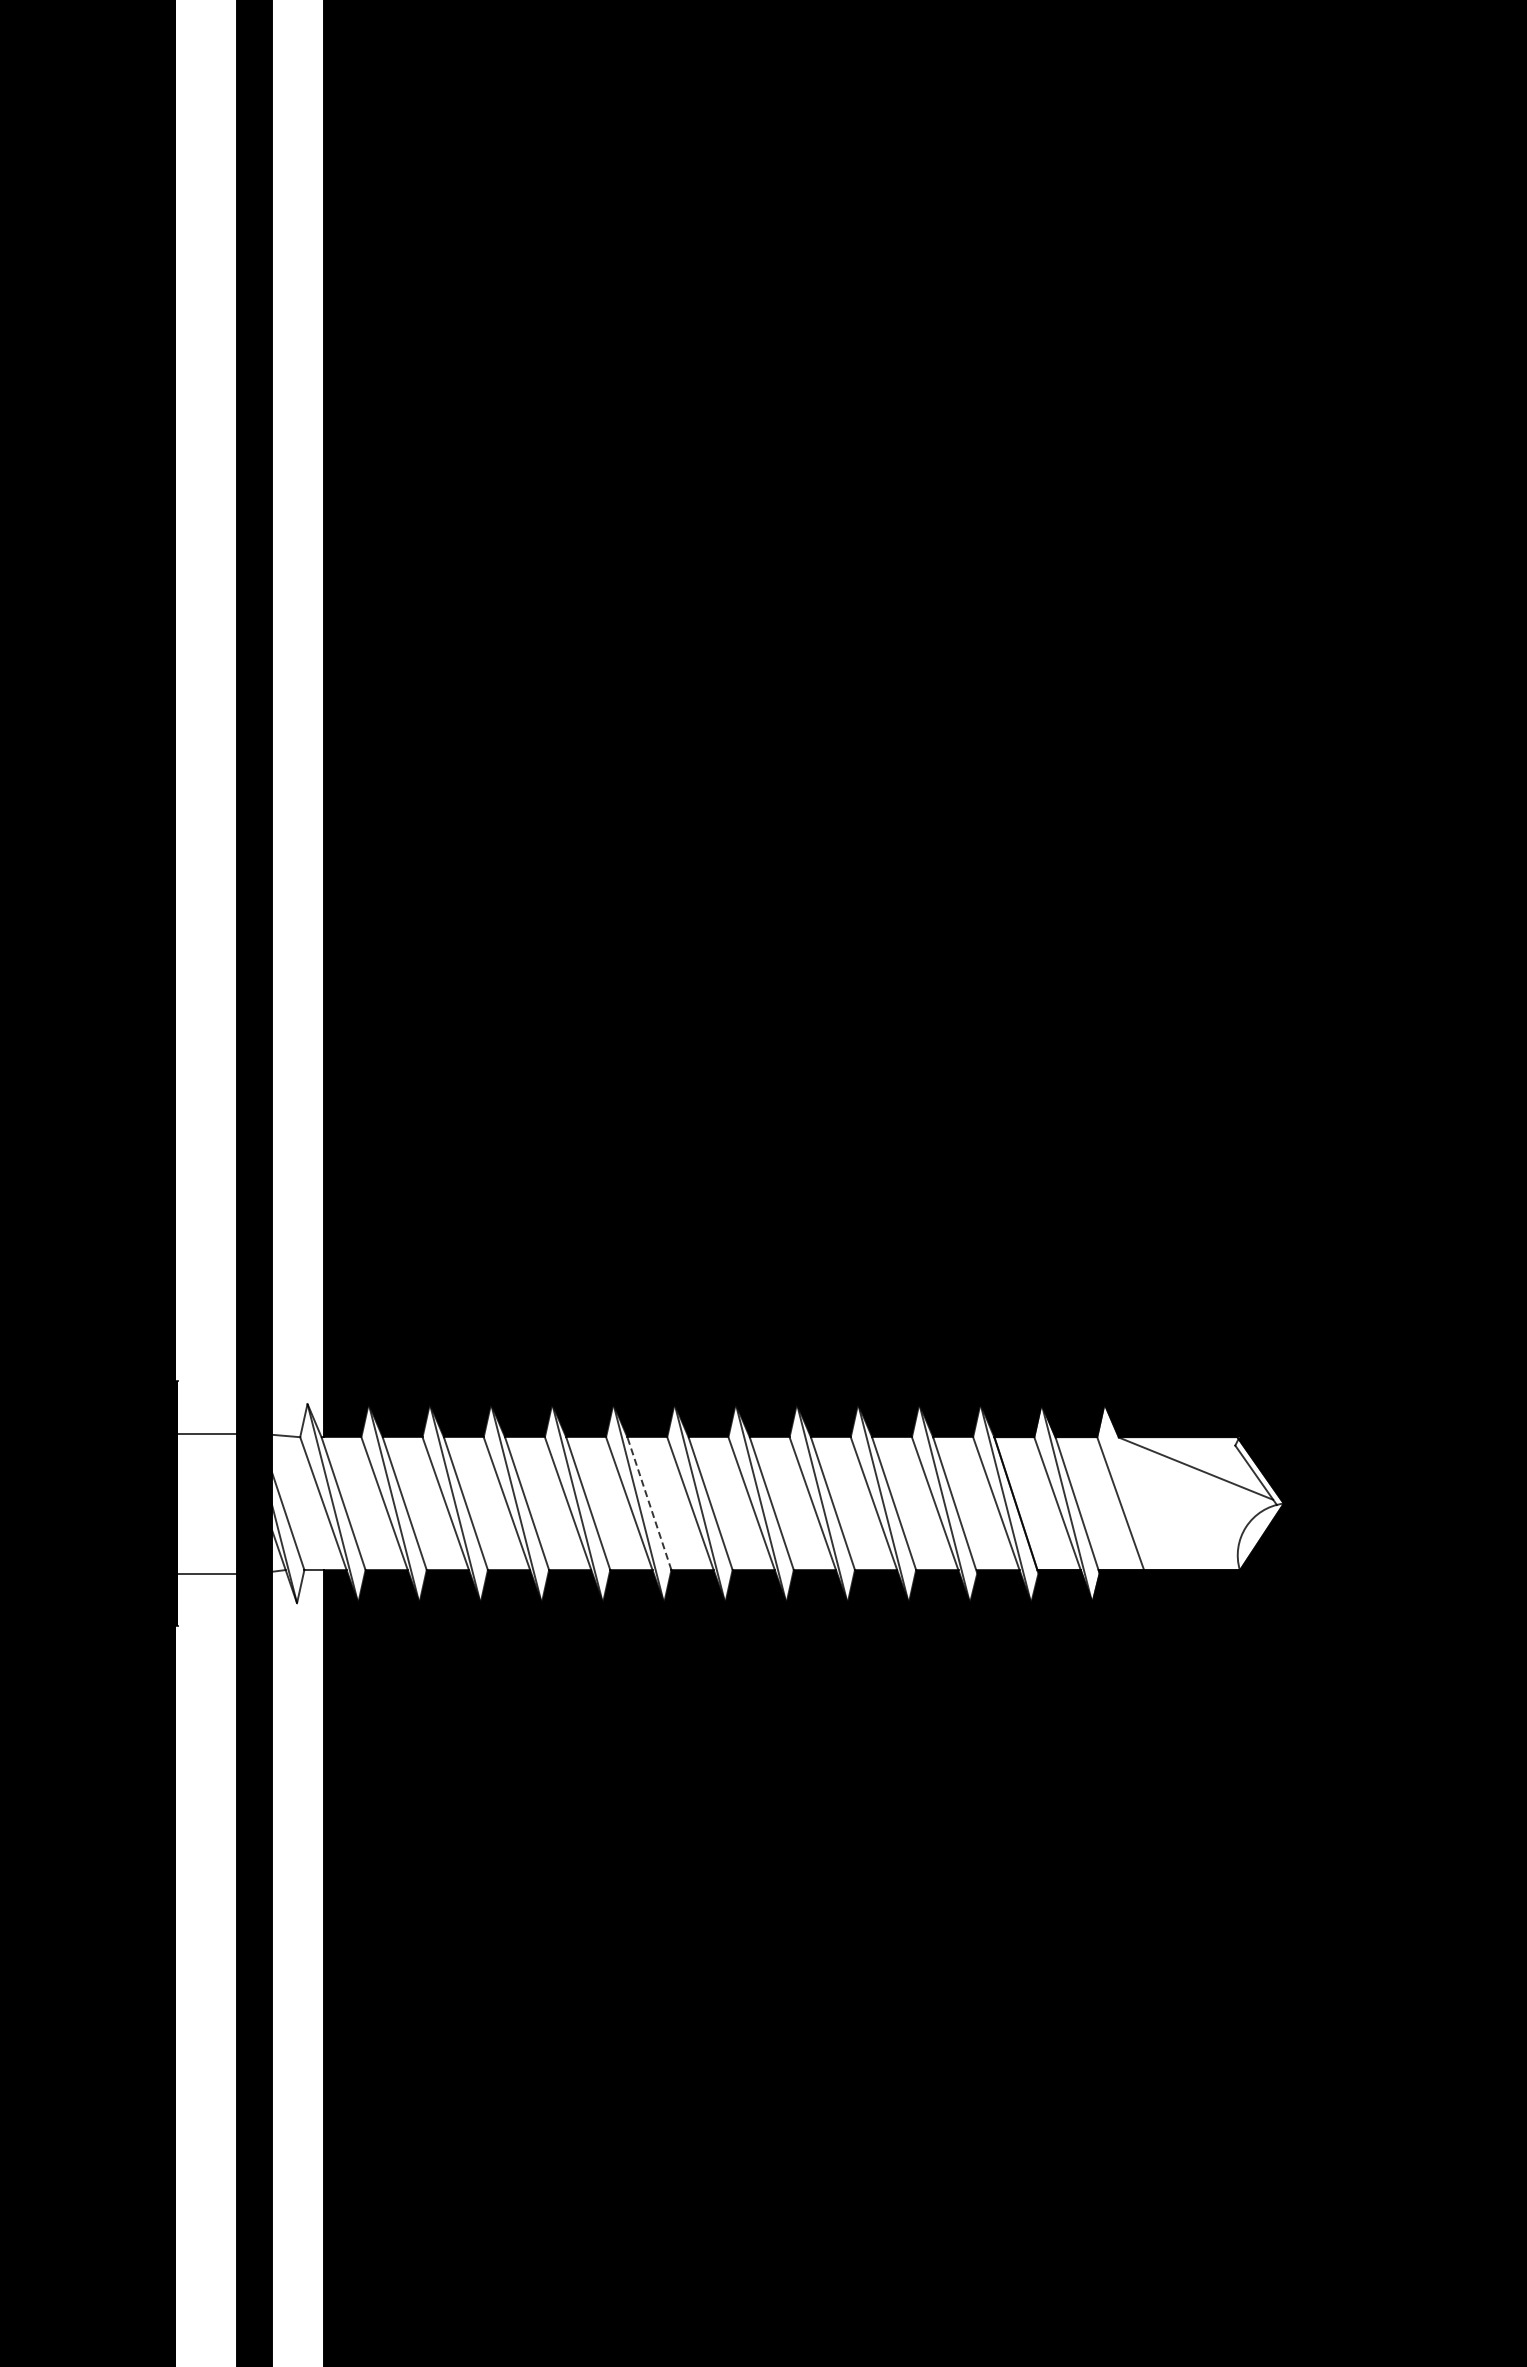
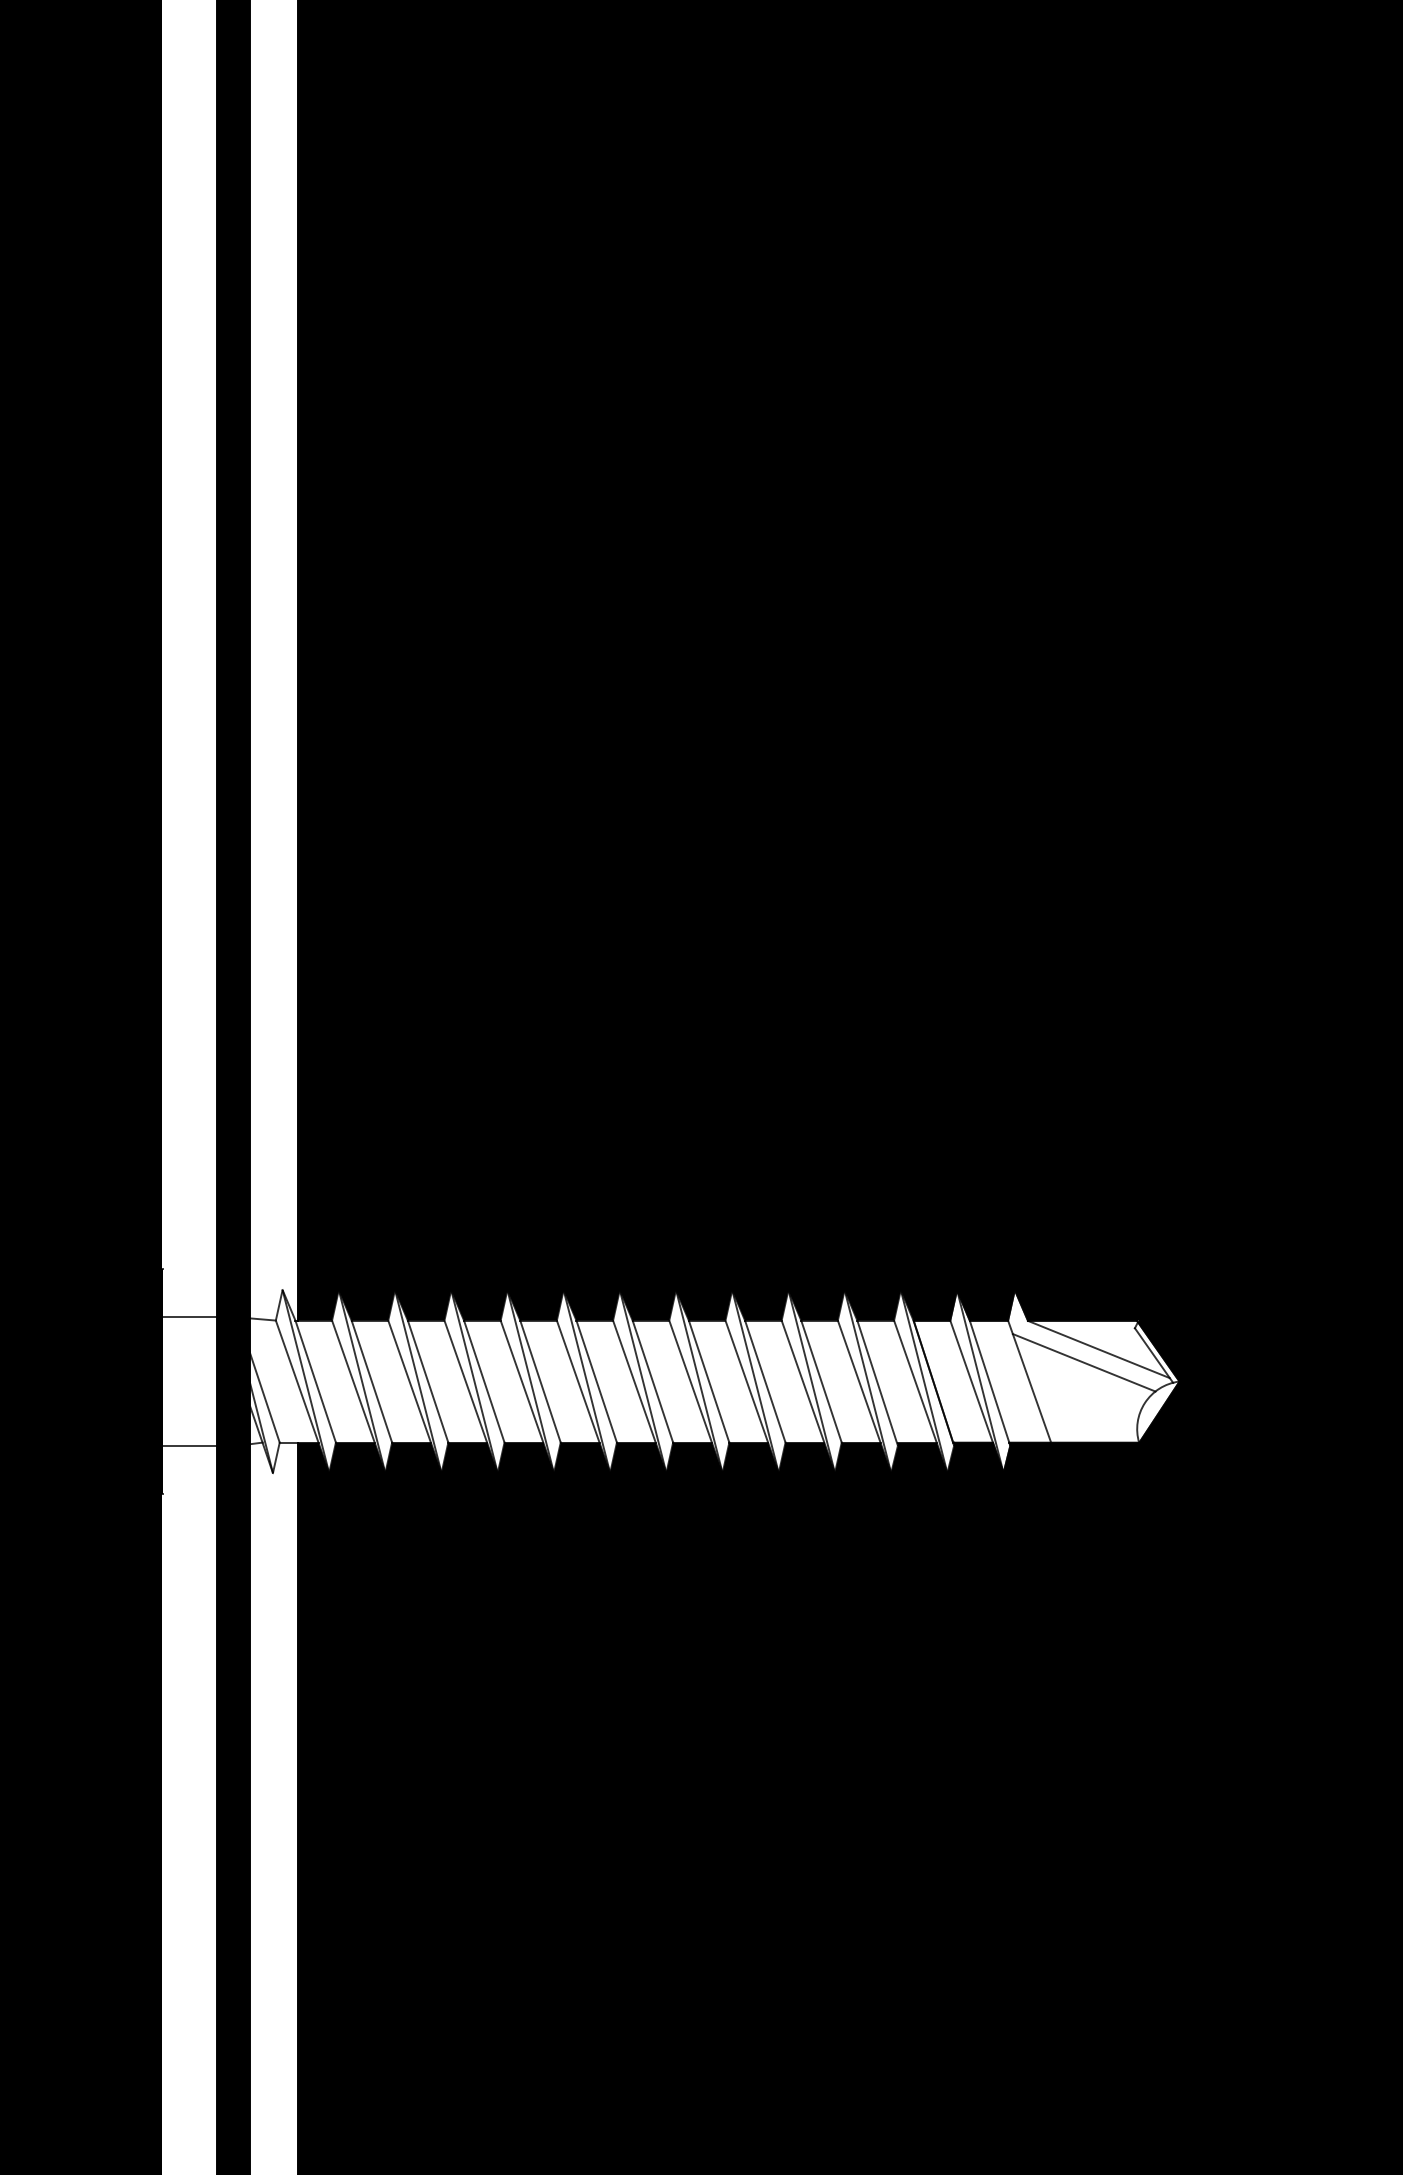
line: (1179, 1482) -> (1083, 1362), added
line: (649, 1503) -> (596, 1381), dashed -> solid

